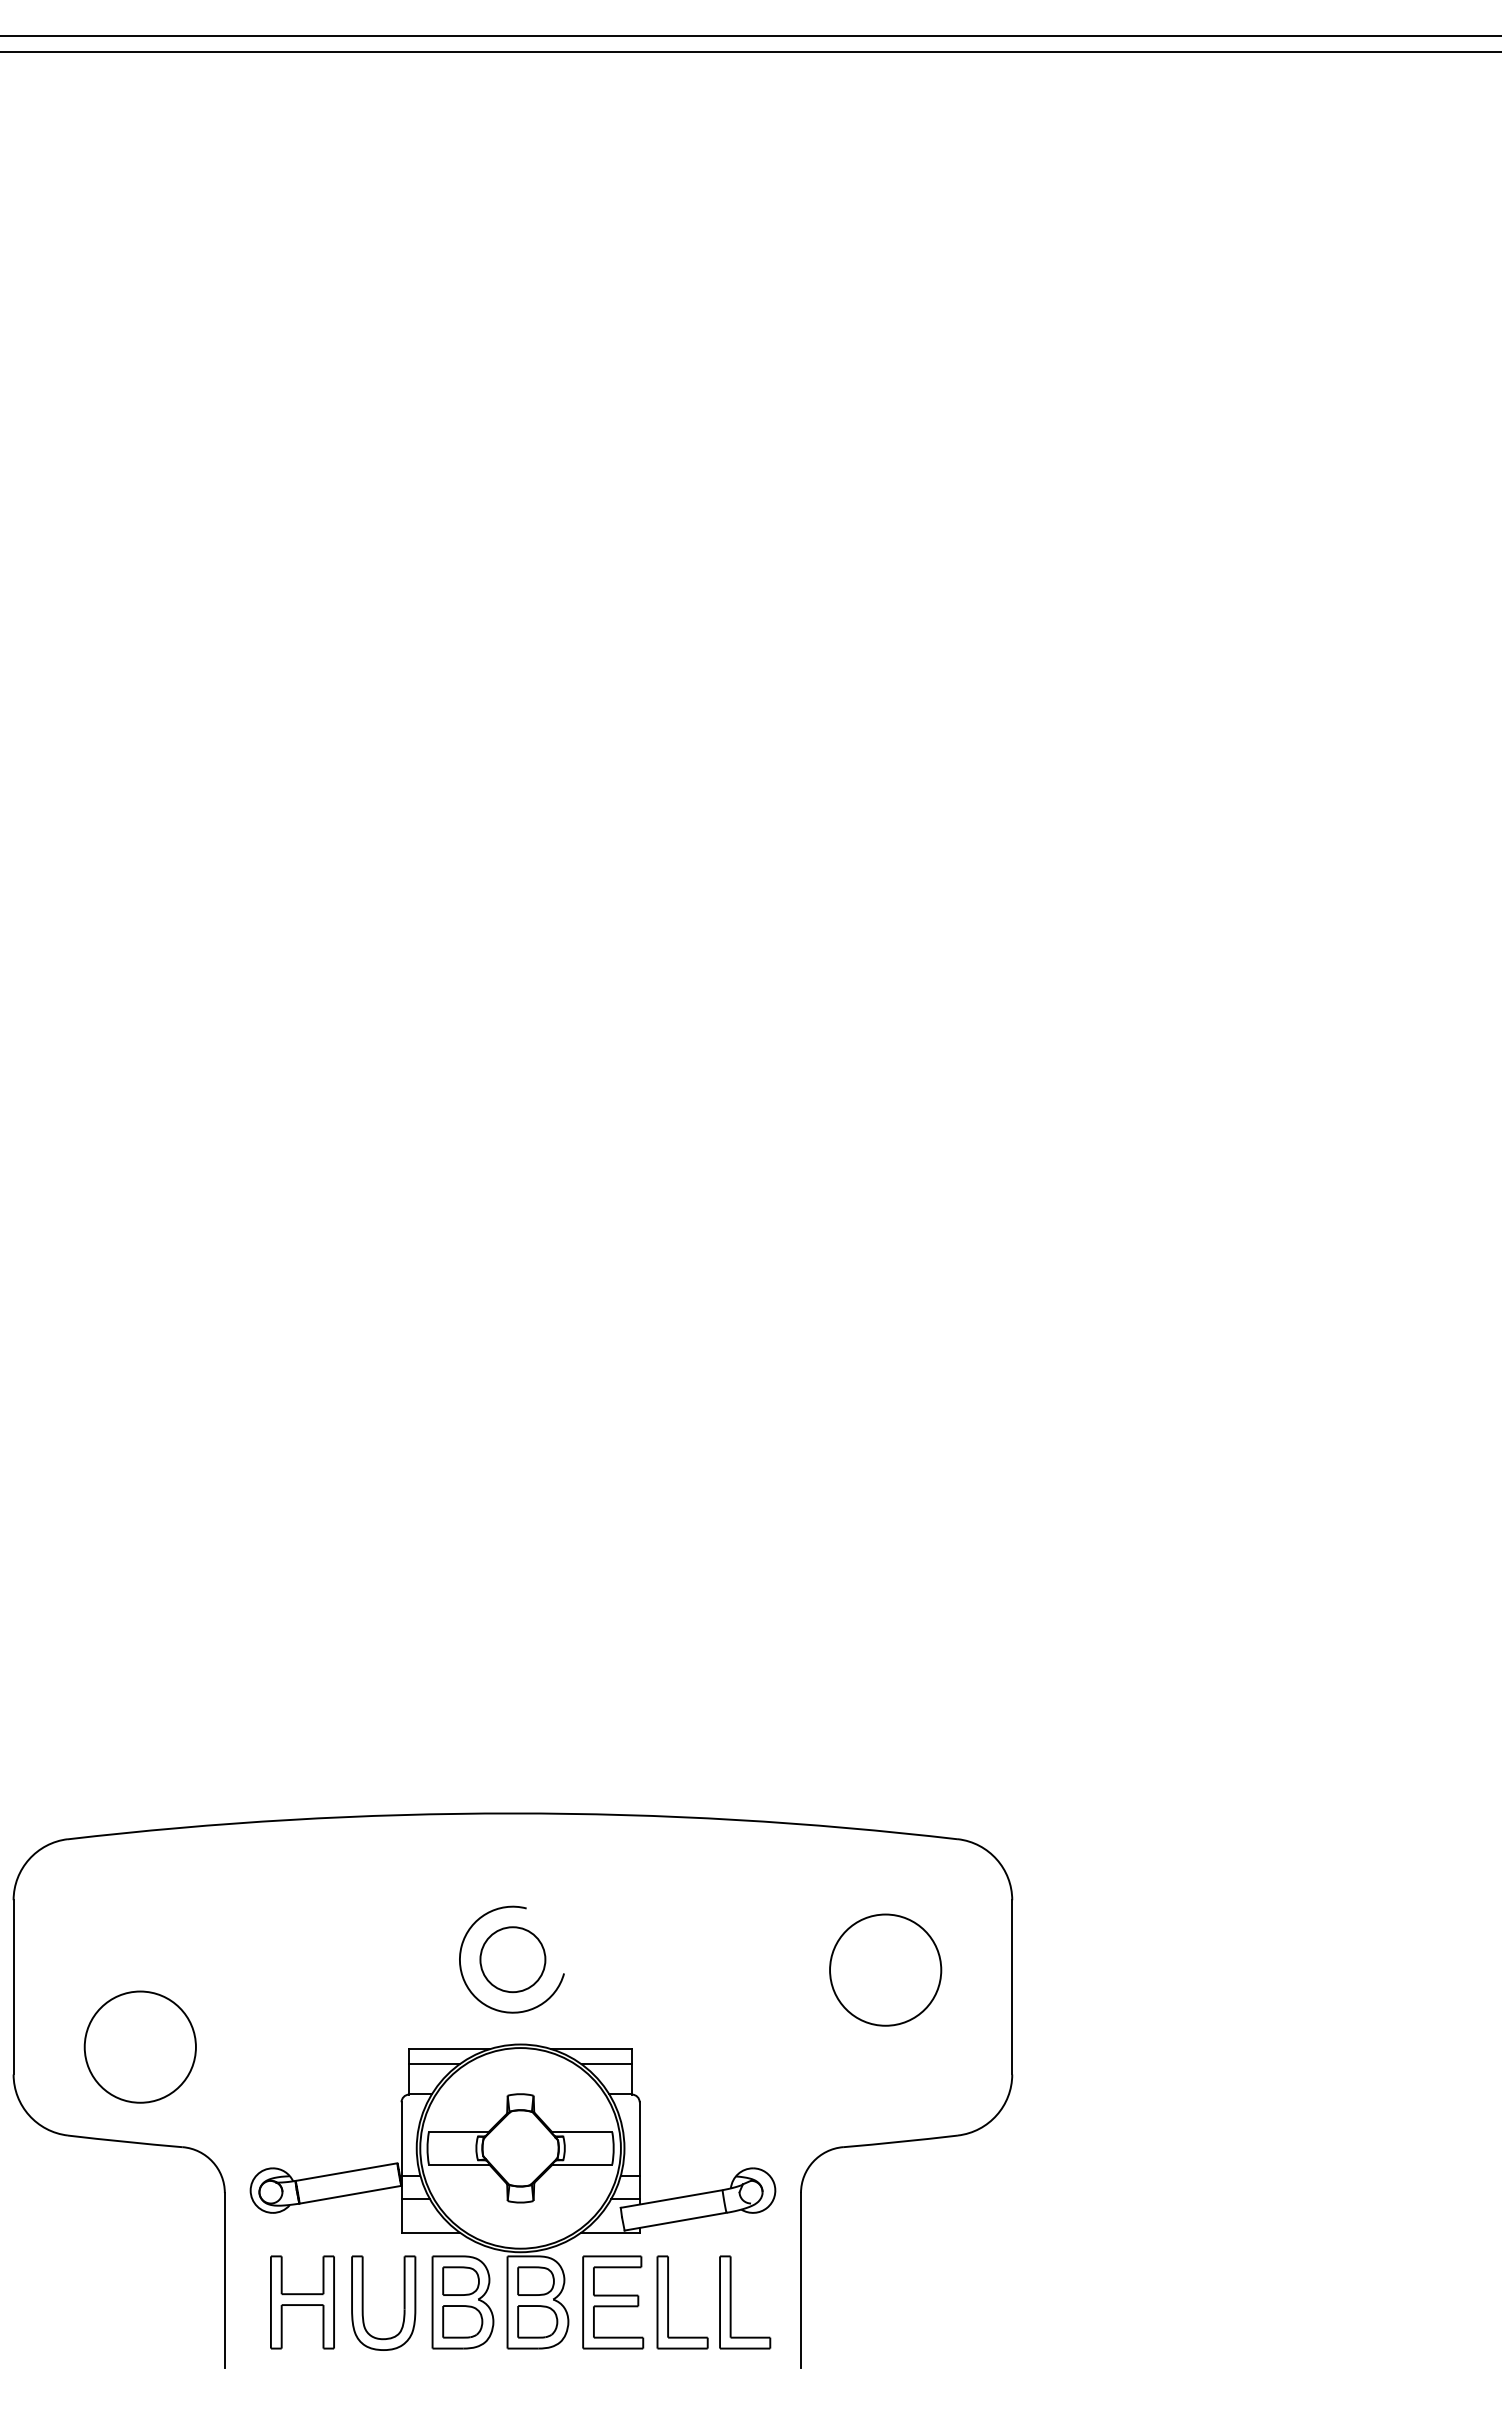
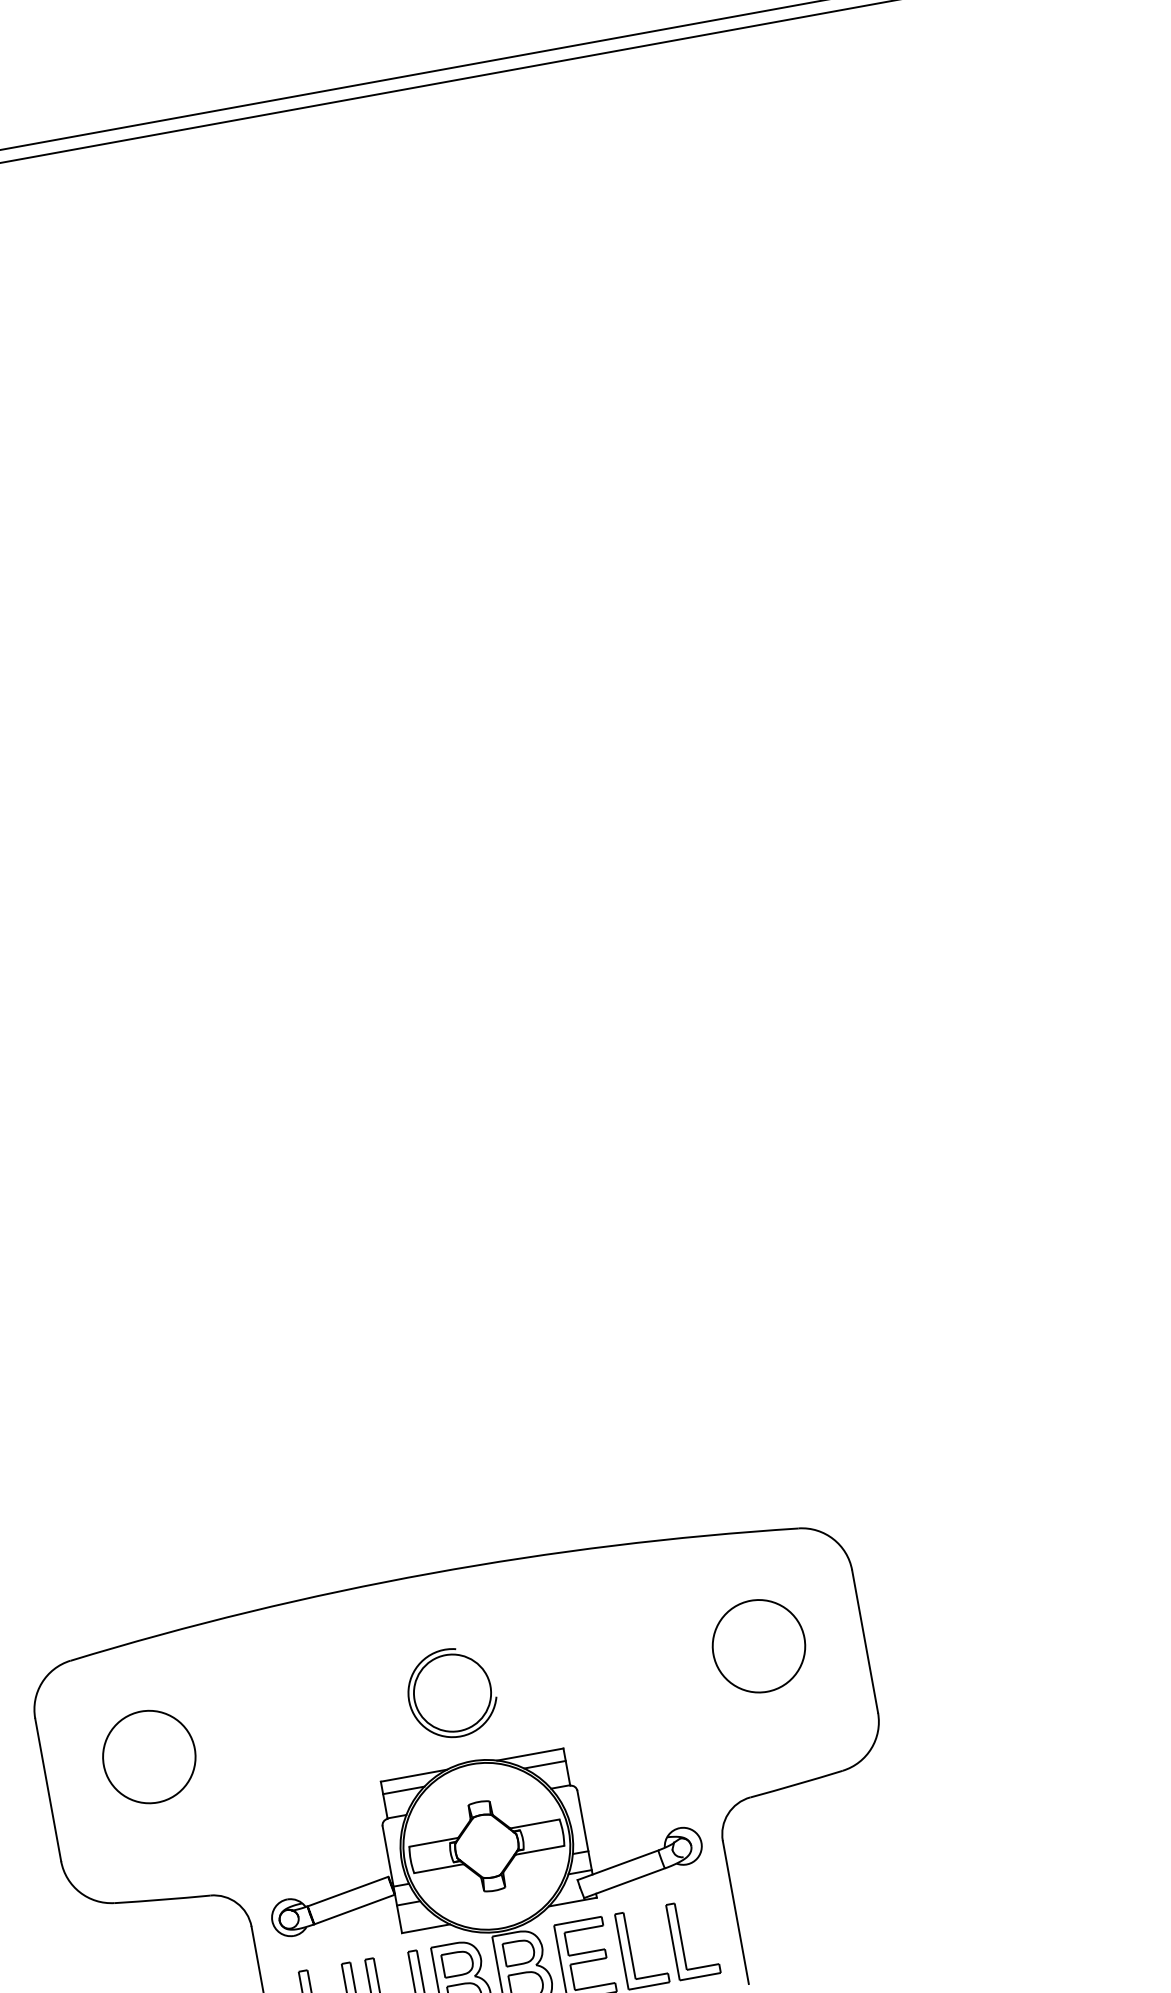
circle: (512, 1959) -> (452, 1693), size x1.43
circle: (139, 2046) -> (148, 1756), moved

